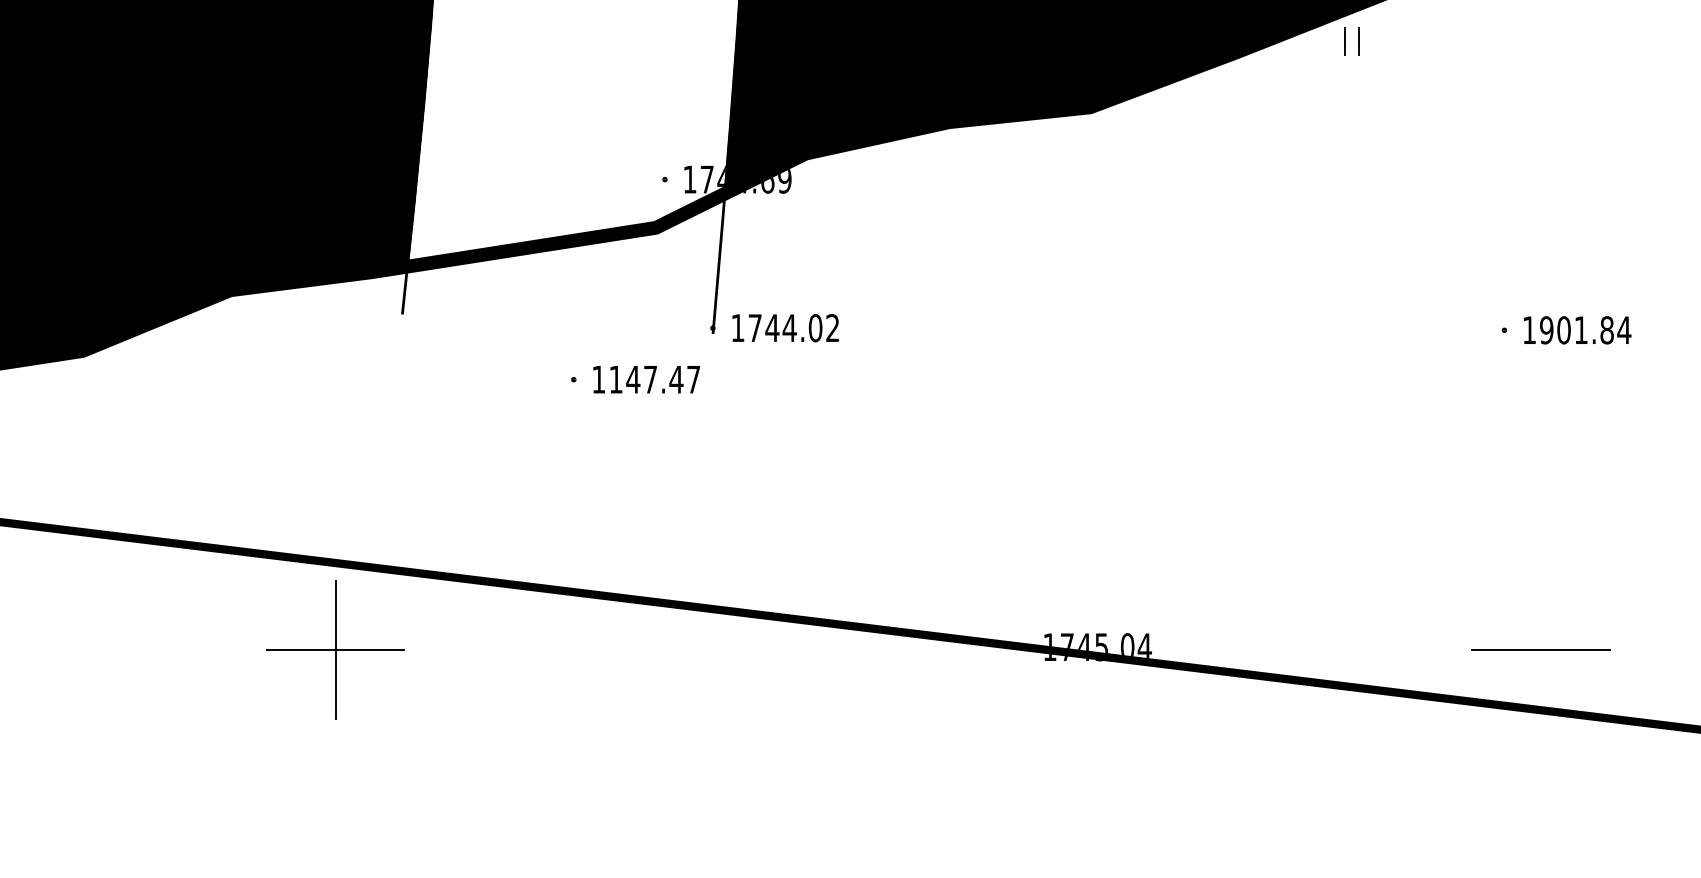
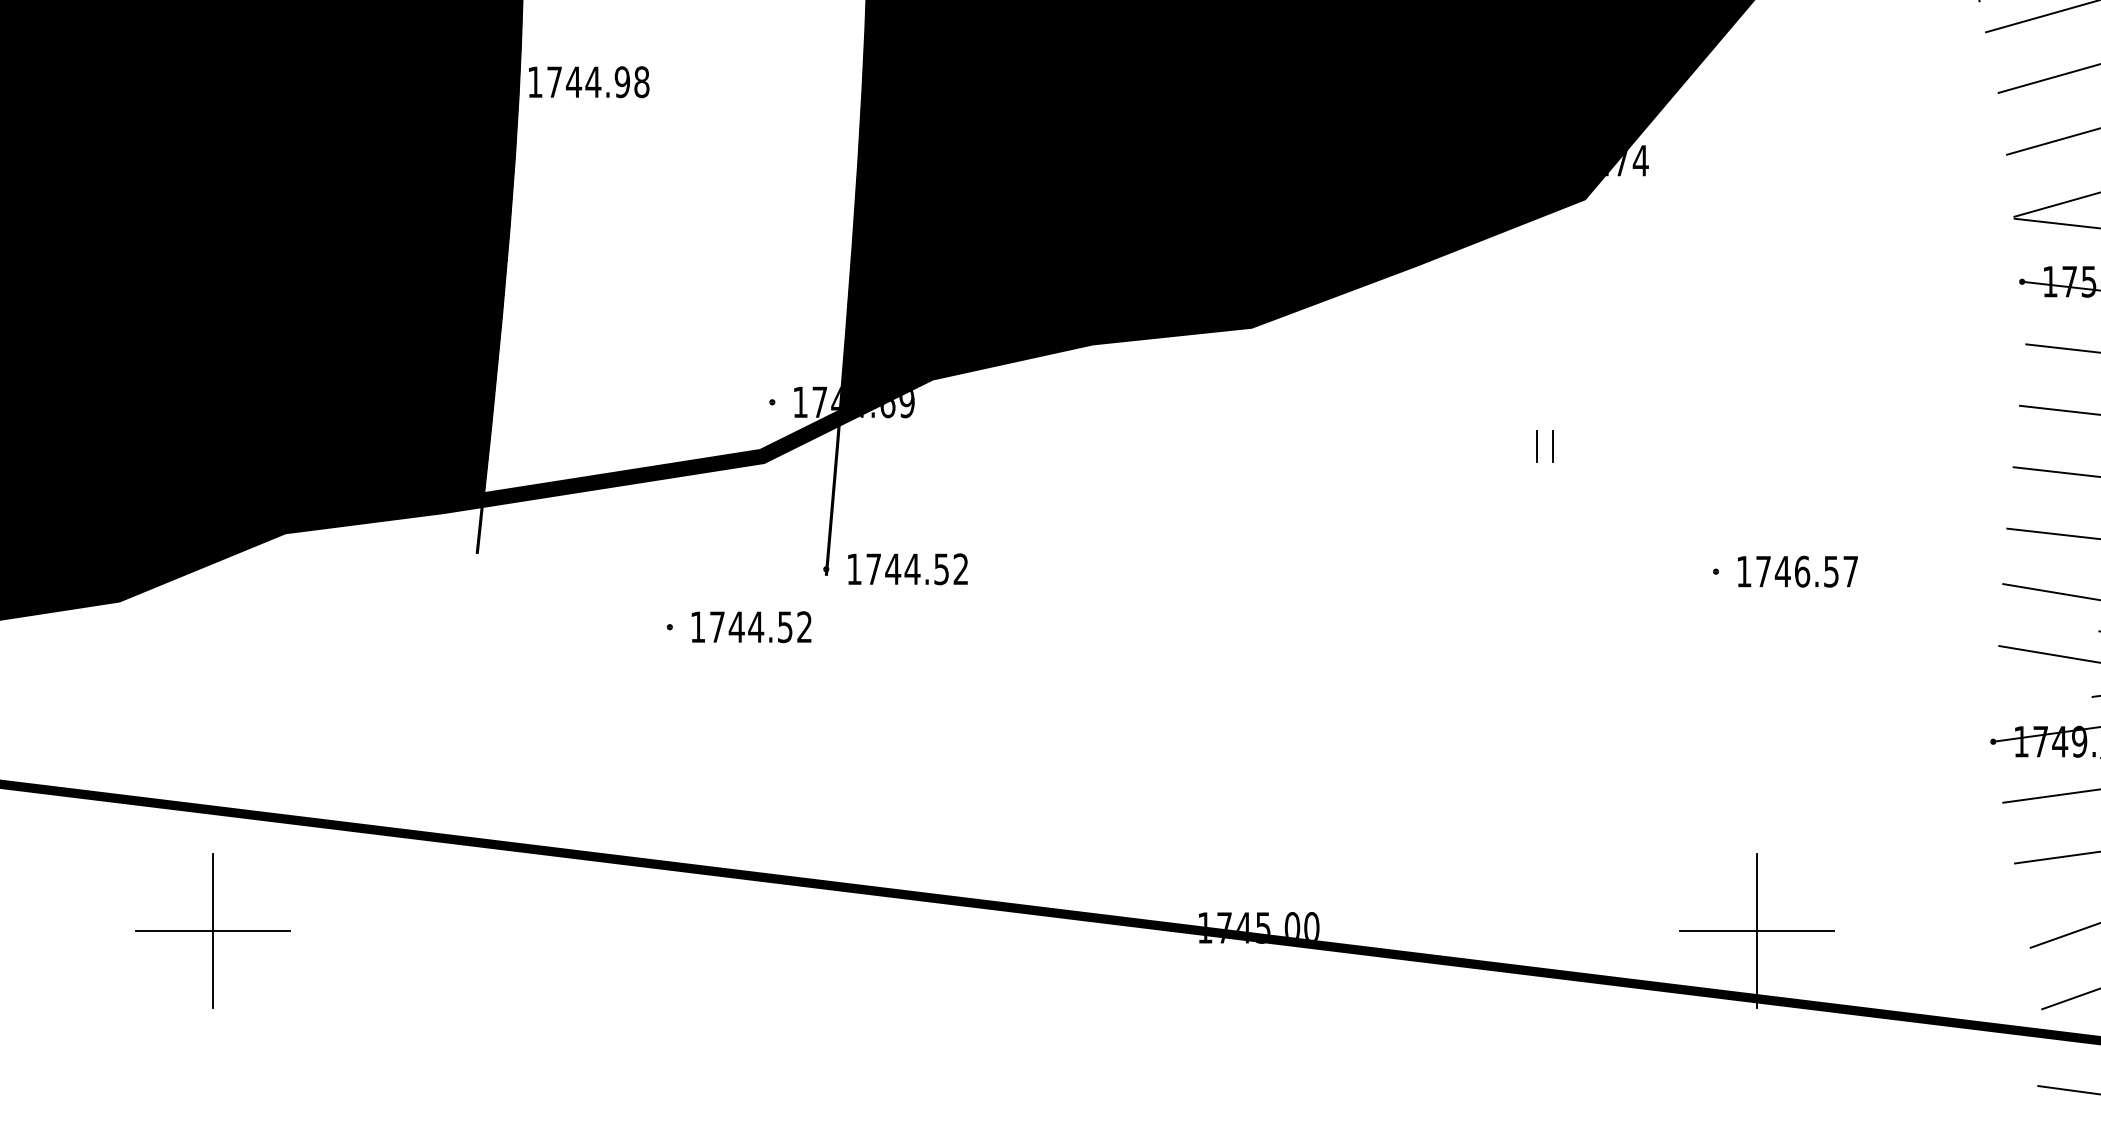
part: (1345, 41) -> (1537, 446), moved
text: (815, 328) -> (941, 569), 1744.02 -> 1744.52
text: (1585, 330) -> (1807, 571), 1901.84 -> 1746.57
text: (654, 379) -> (760, 627), 1147.47 -> 1744.52
text: (1144, 645) -> (1311, 926), 1745.04 -> 1745.00
part: (335, 649) -> (212, 930), moved
line: (1540, 650) -> (1756, 931), added

